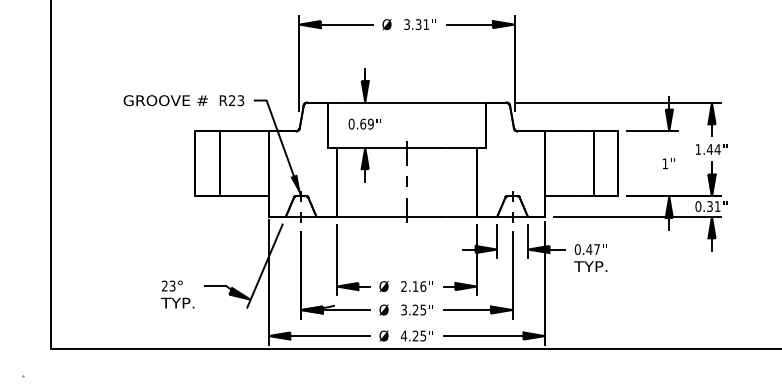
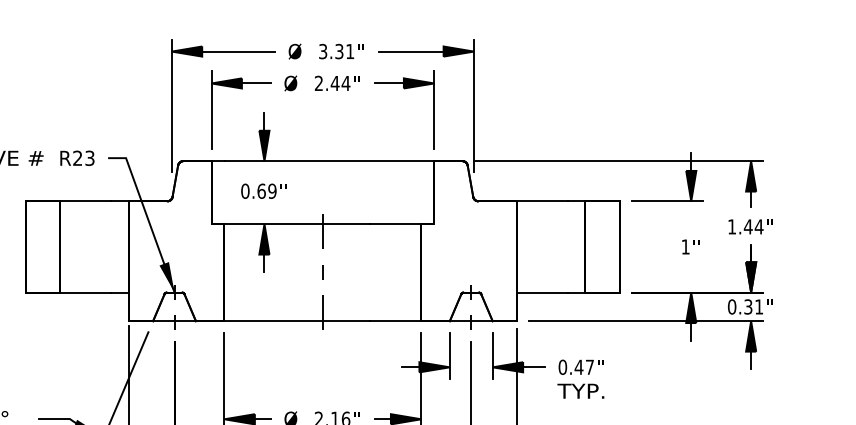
part: (406, 52) -> (322, 90), added

